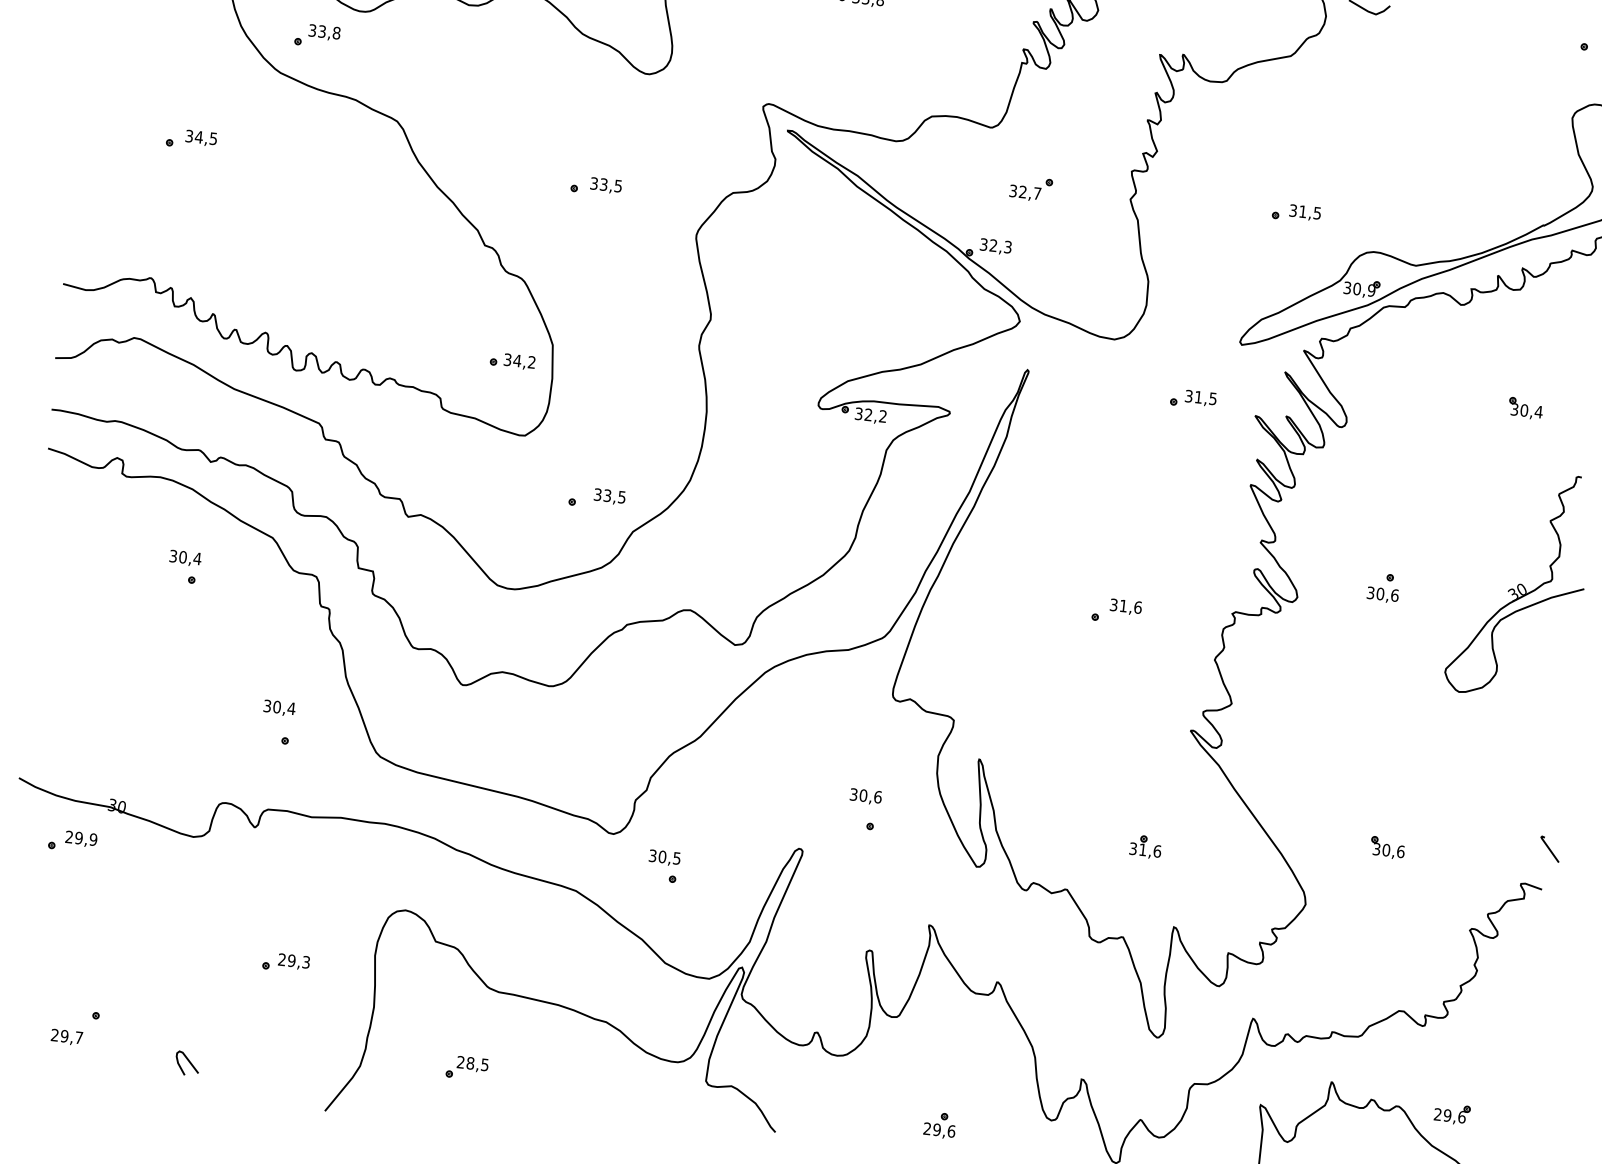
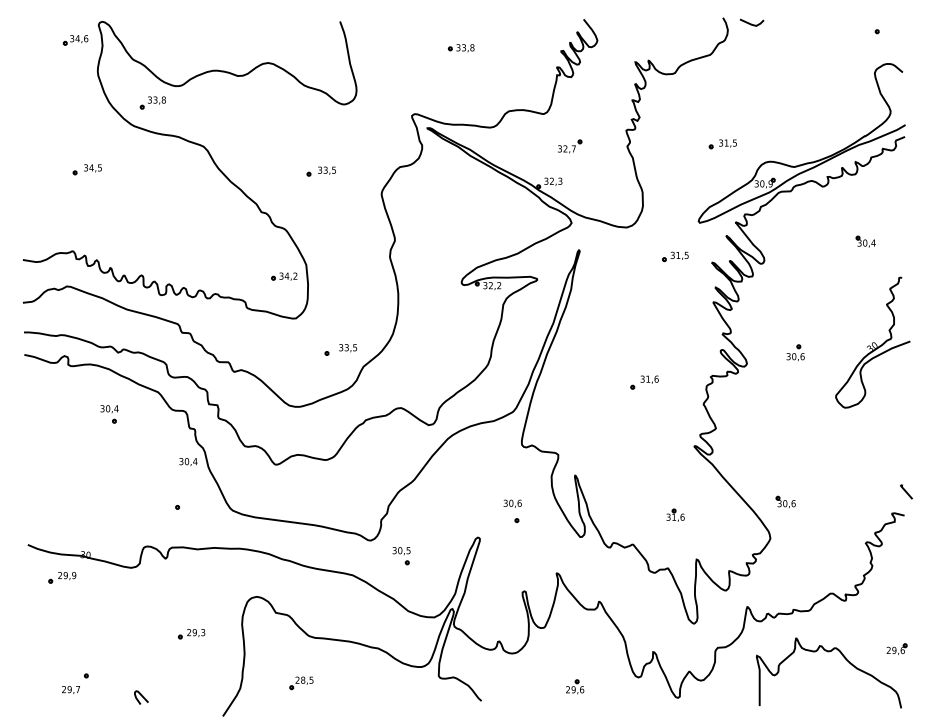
text: (279, 708) -> (188, 462), moved
part: (1387, 846) -> (785, 501), moved
part: (1451, 1112) -> (896, 648), moved

